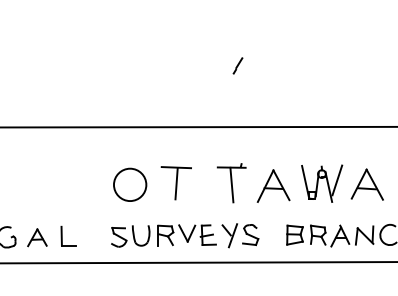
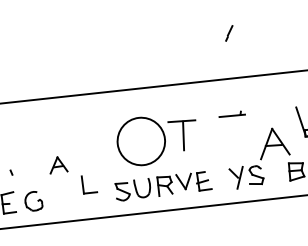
line: (237, 65) -> (228, 33), moved
circle: (130, 184) -> (141, 141), size x1.6
line: (231, 184) -> (233, 131), removed
part: (273, 185) -> (273, 142), moved
part: (68, 235) -> (88, 183), moved
part: (163, 235) -> (162, 185), moved
part: (37, 237) -> (58, 164), moved

